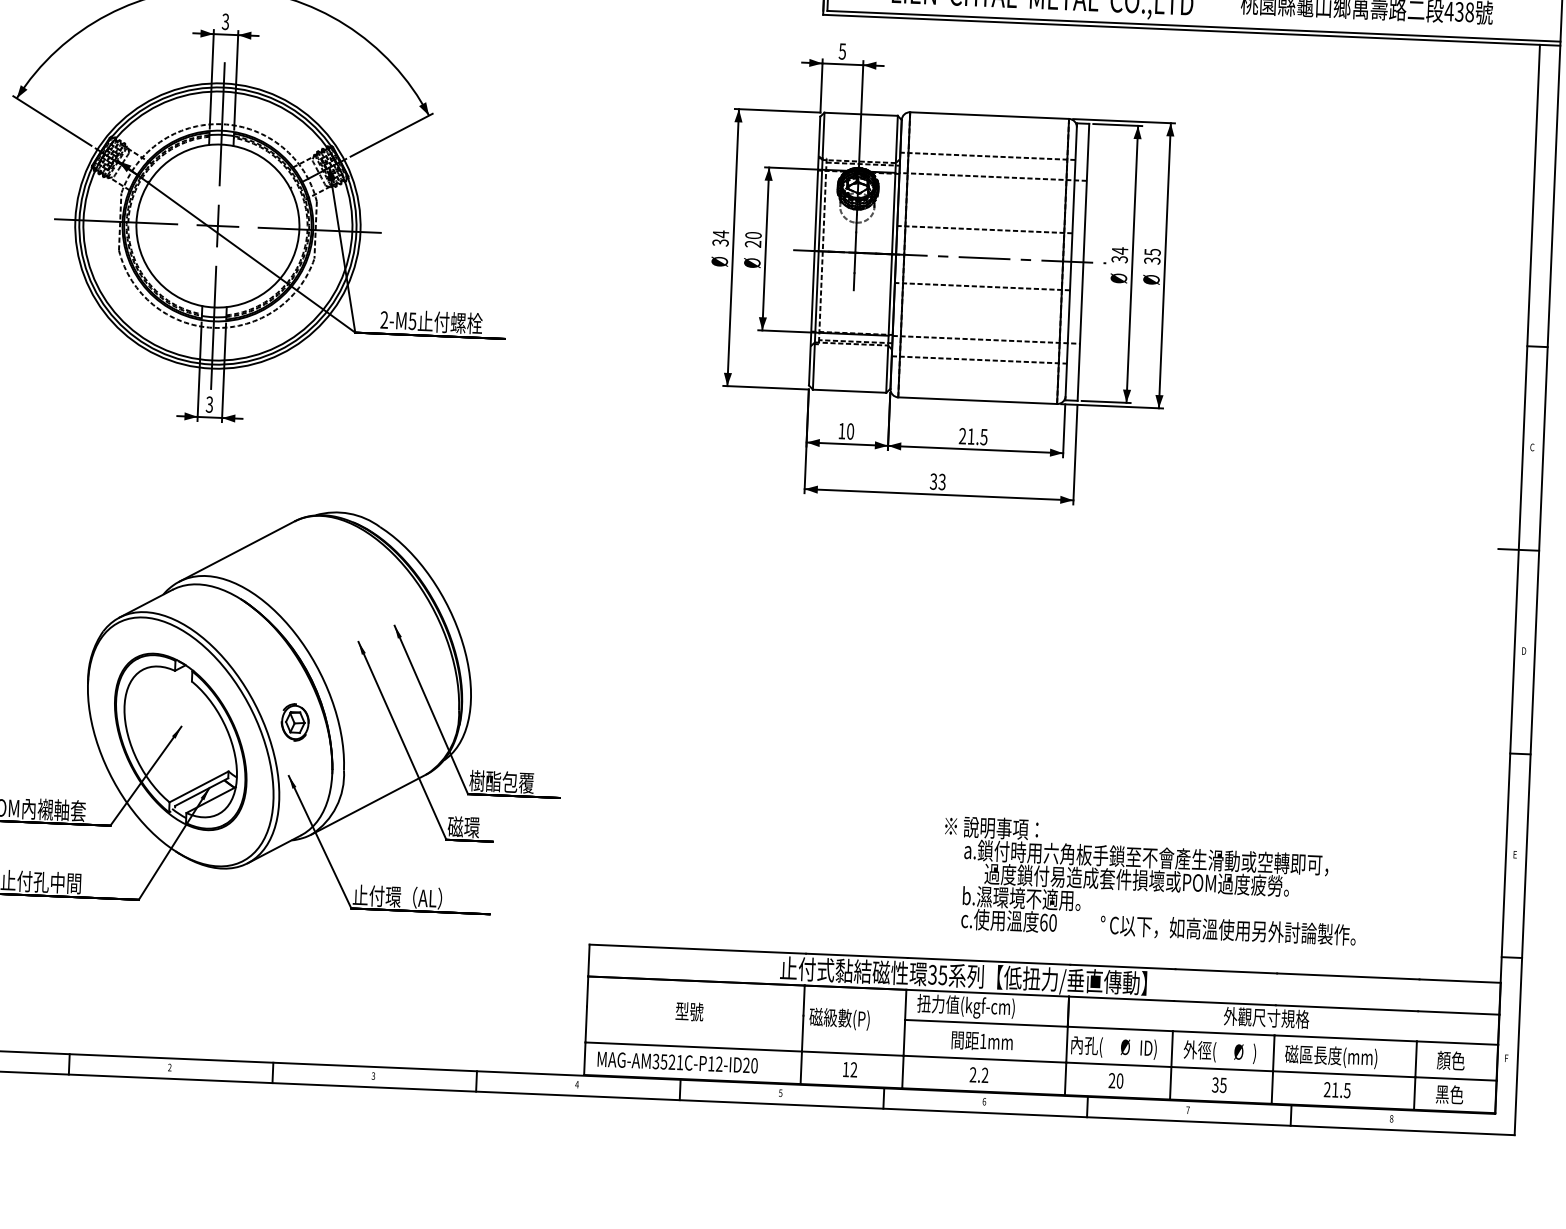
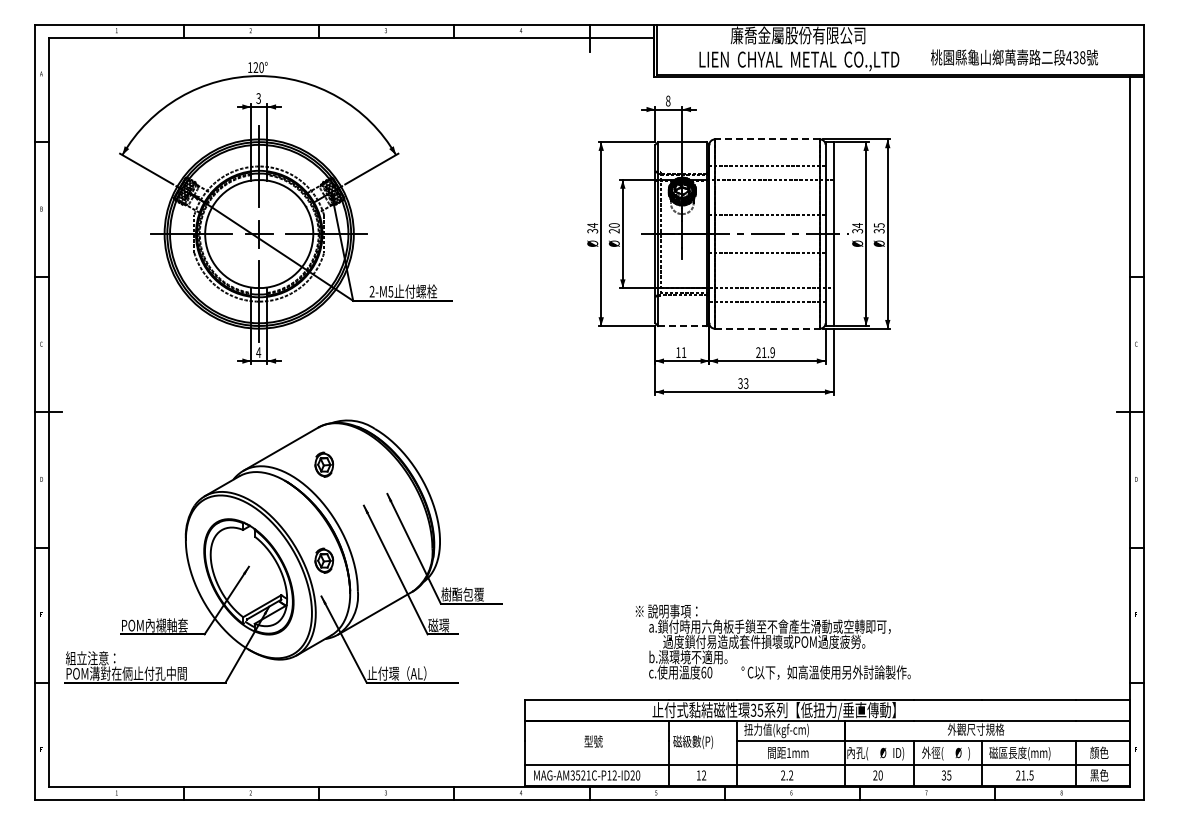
text: (841, 50) -> (667, 100), 5 -> 8
line: (989, 115) -> (767, 139), solid -> dashed
line: (849, 390) -> (682, 325), solid -> dashed
line: (977, 400) -> (767, 328), solid -> dashed
text: (209, 404) -> (258, 352), 3 -> 4
text: (849, 431) -> (683, 352), 10 -> 11
text: (983, 436) -> (772, 352), 21.5 -> 21.9
part: (301, 577) -> (324, 464), added
text: (1149, 880) -> (772, 641), moved

